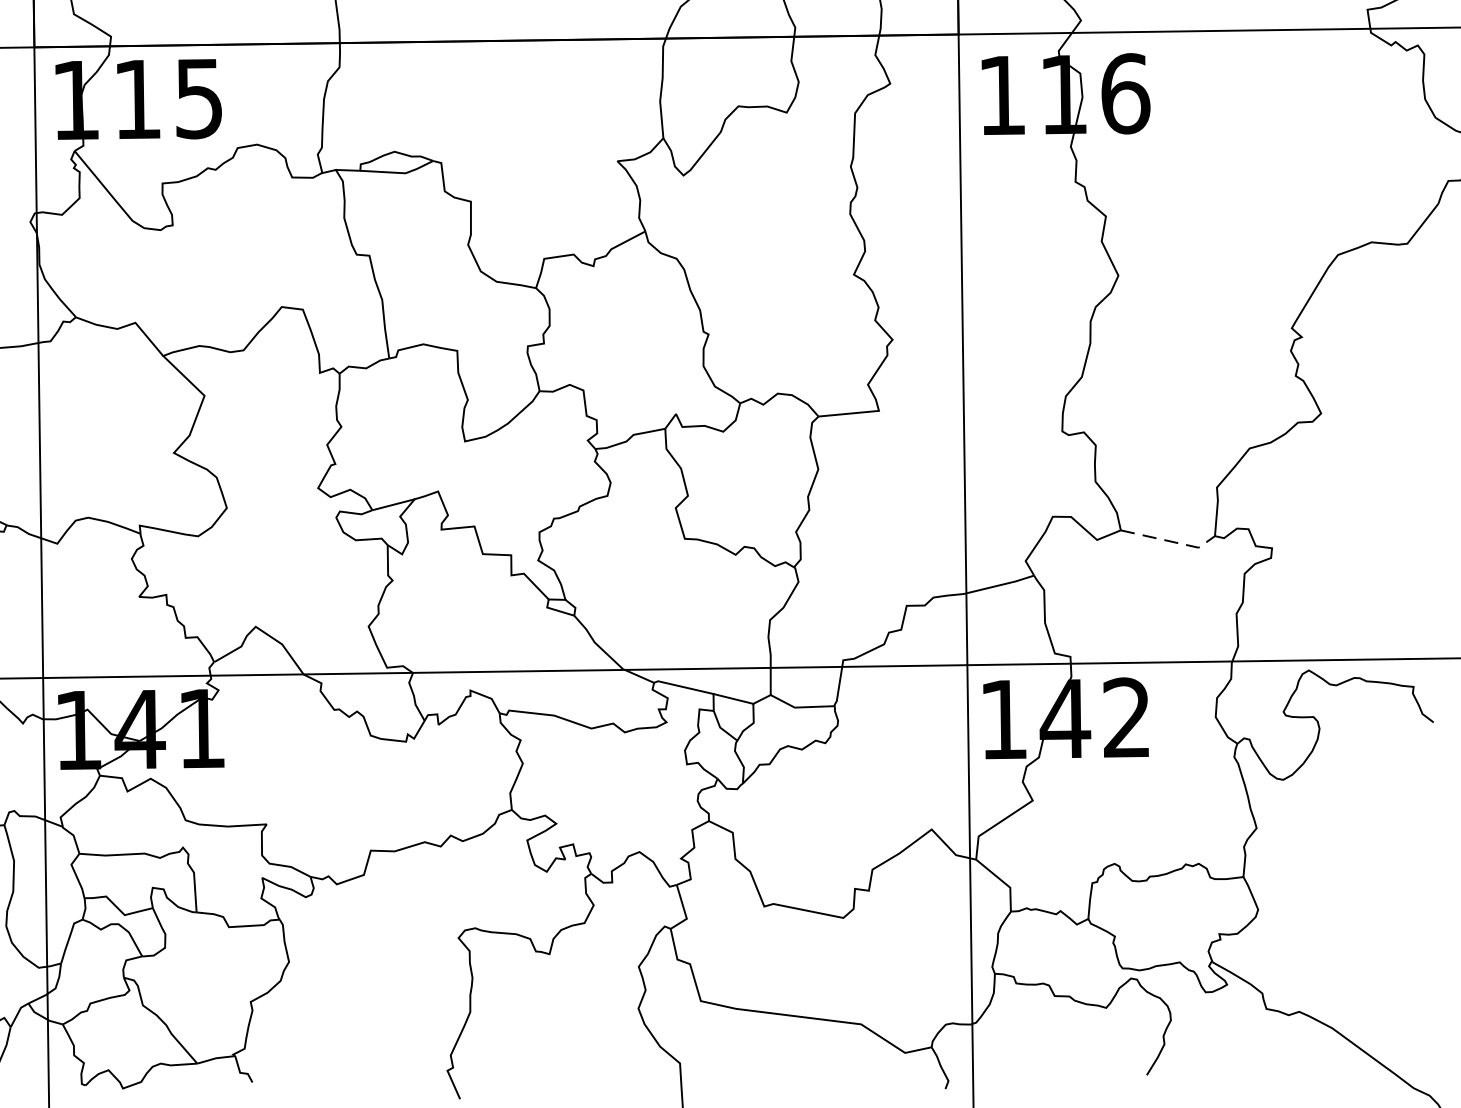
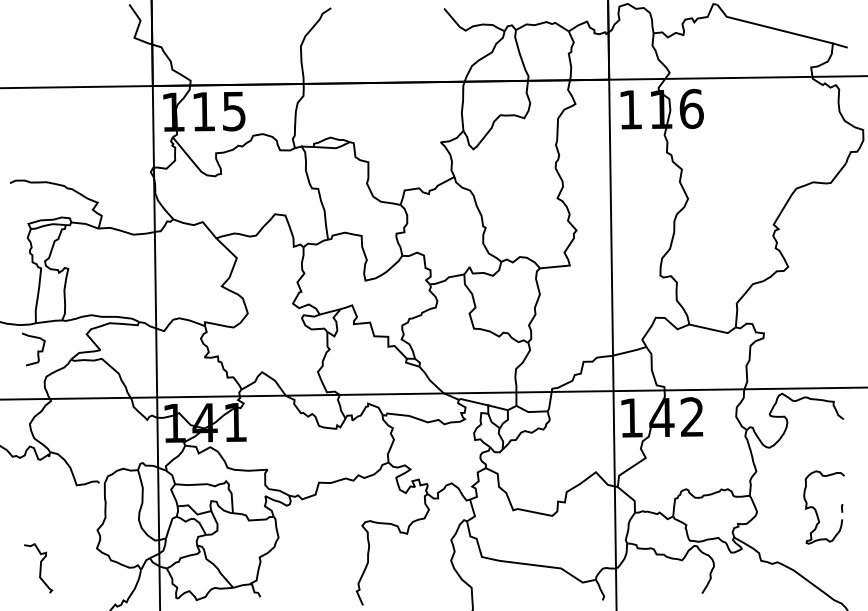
line: (1171, 542) -> (714, 330), dashed -> solid
part: (1378, 904) -> (816, 509), added

